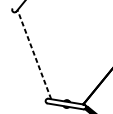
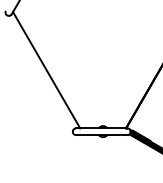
line: (34, 54) -> (46, 69), dashed -> solid

